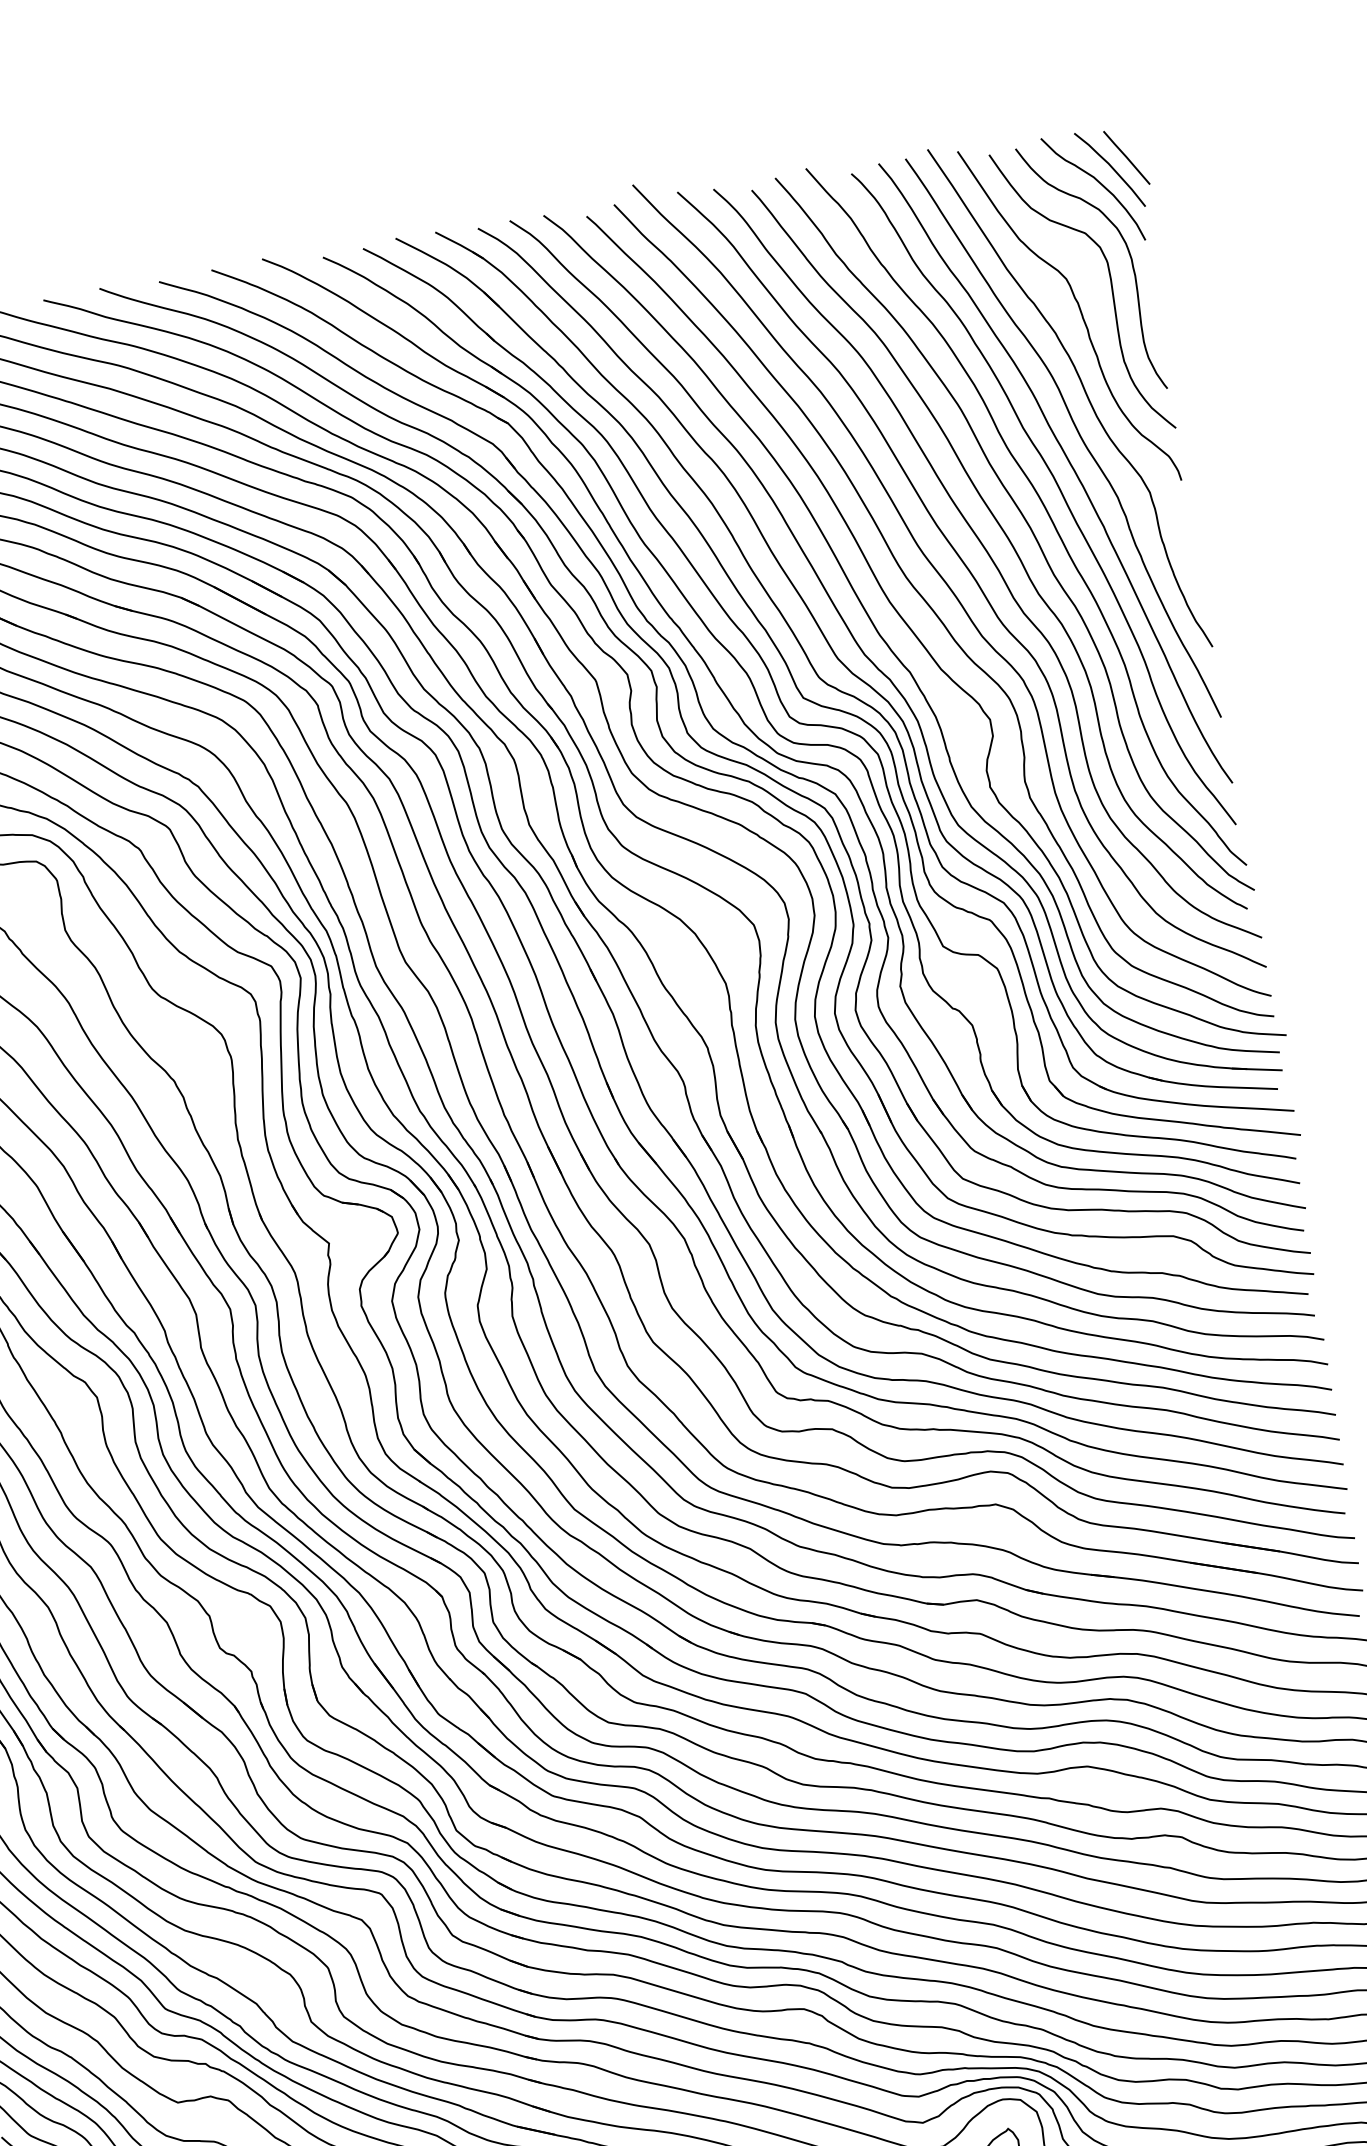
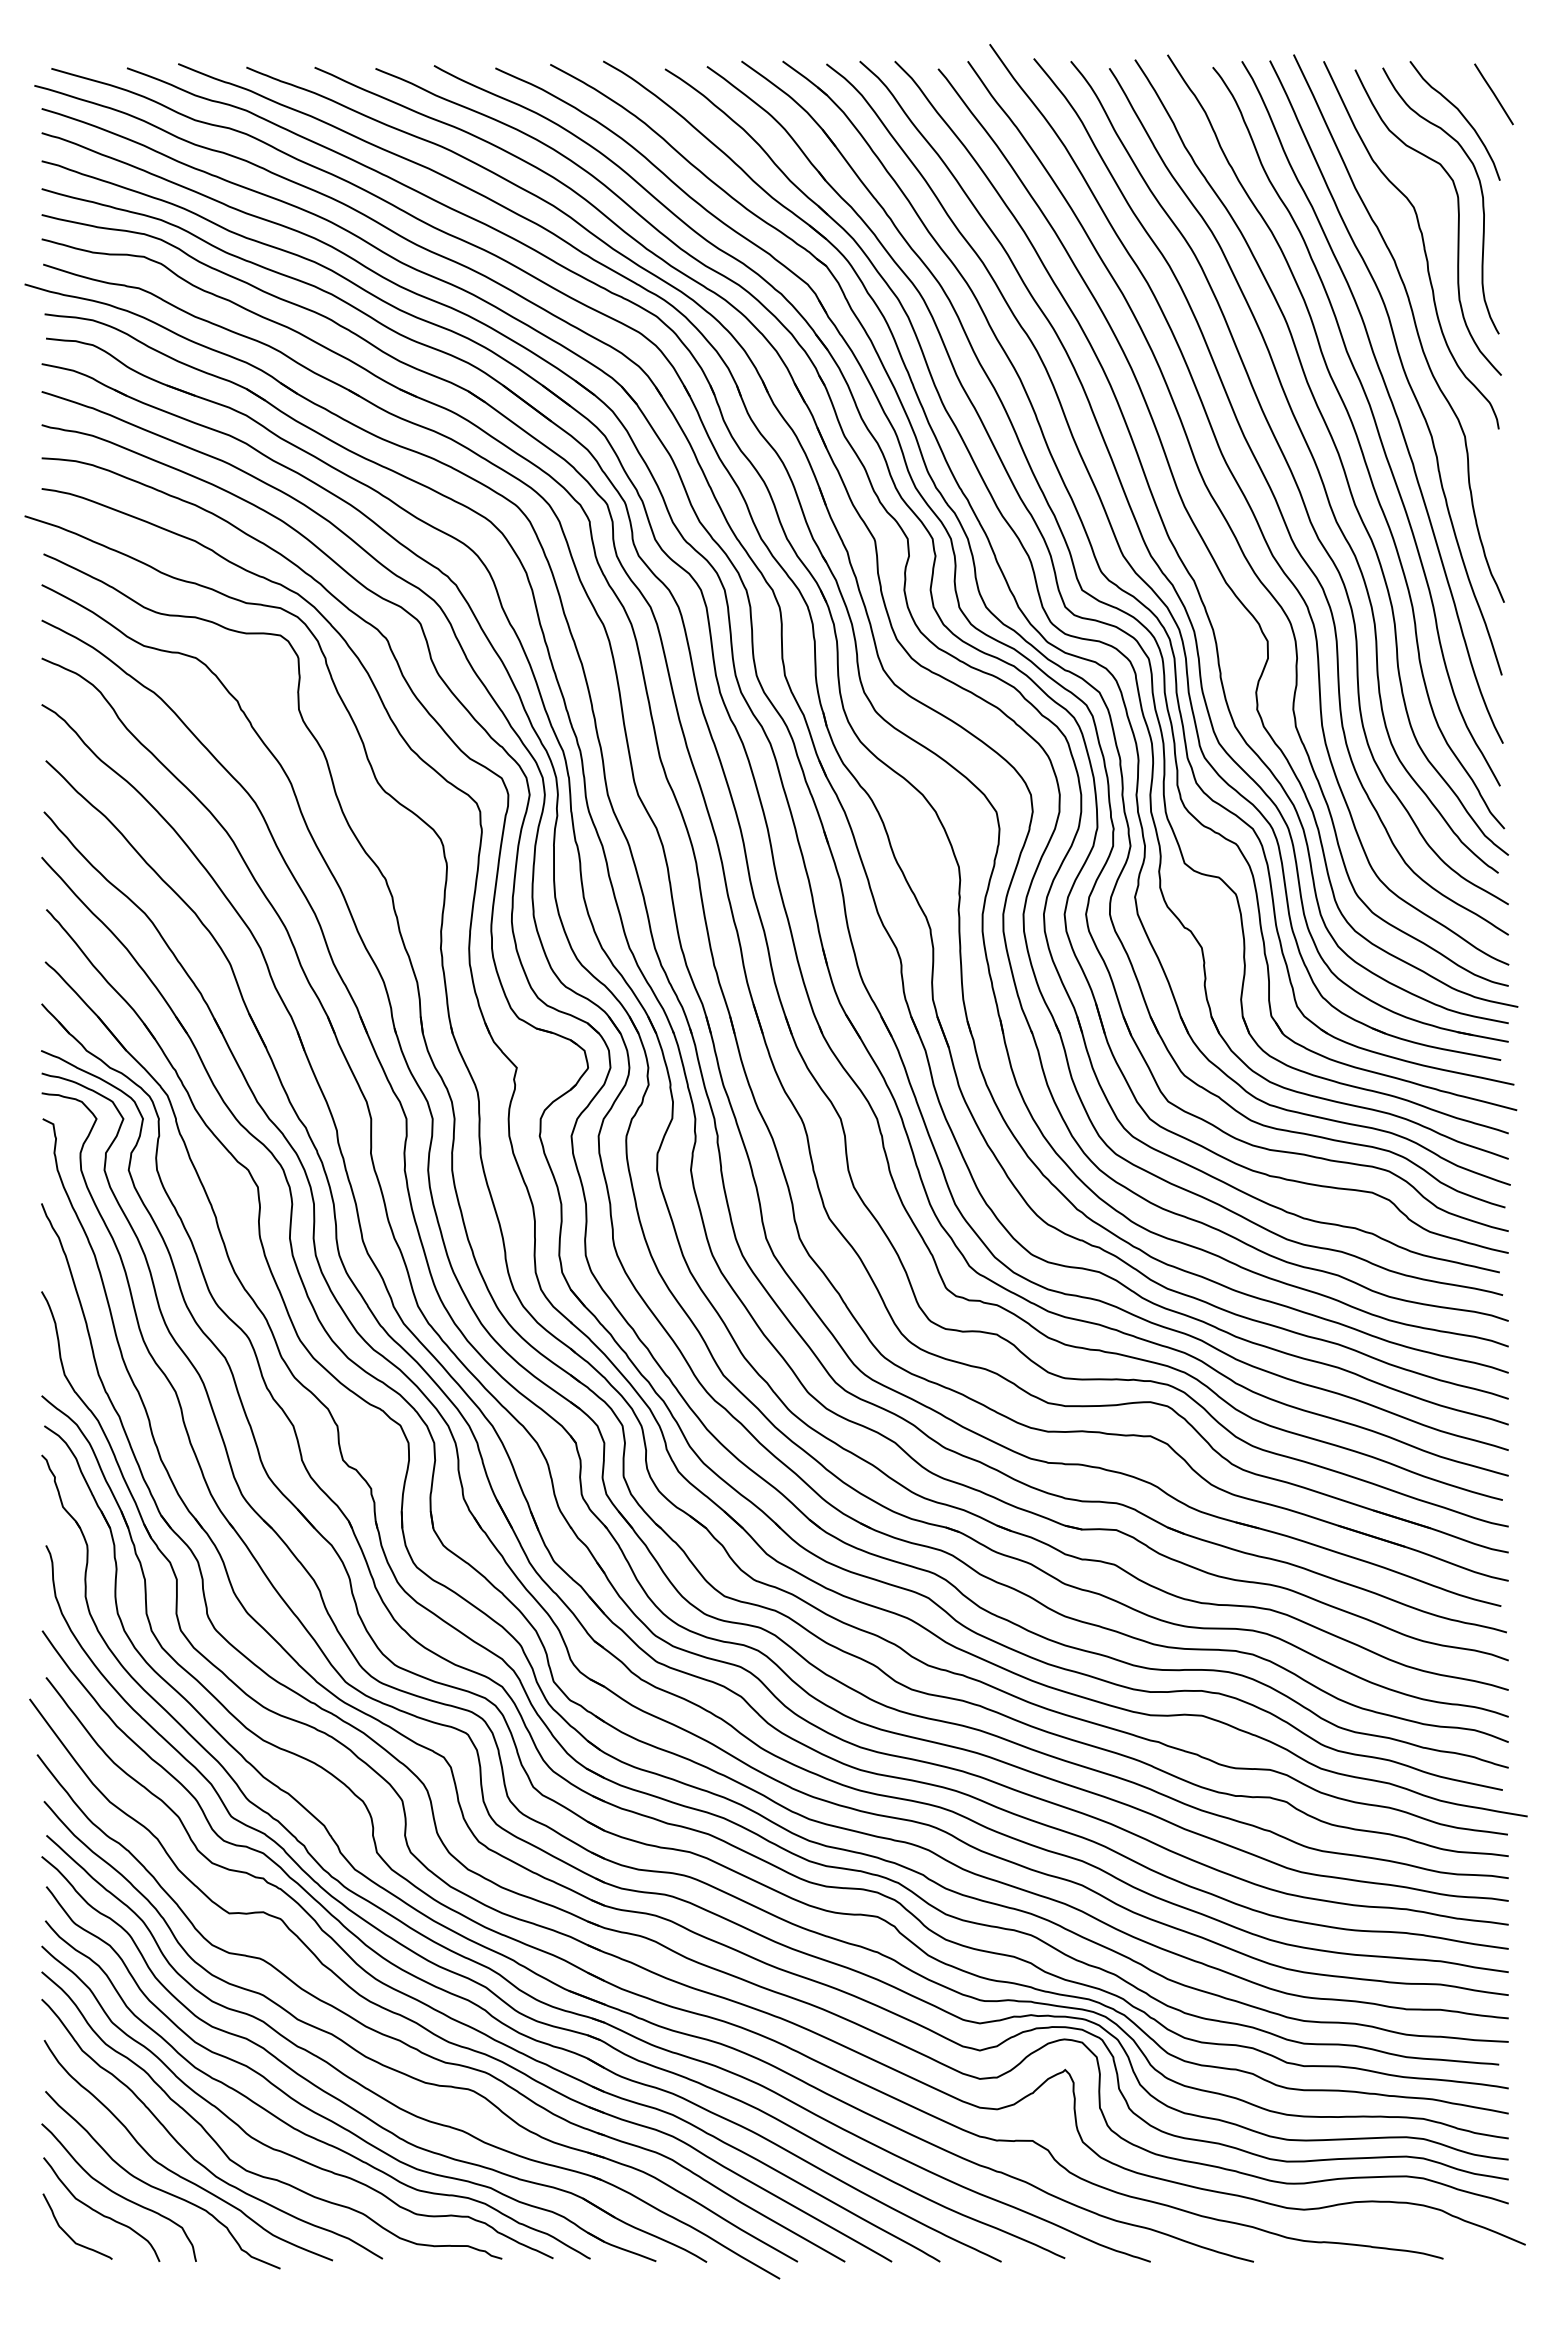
curve: (1110, 167) -> (1476, 101), removed

